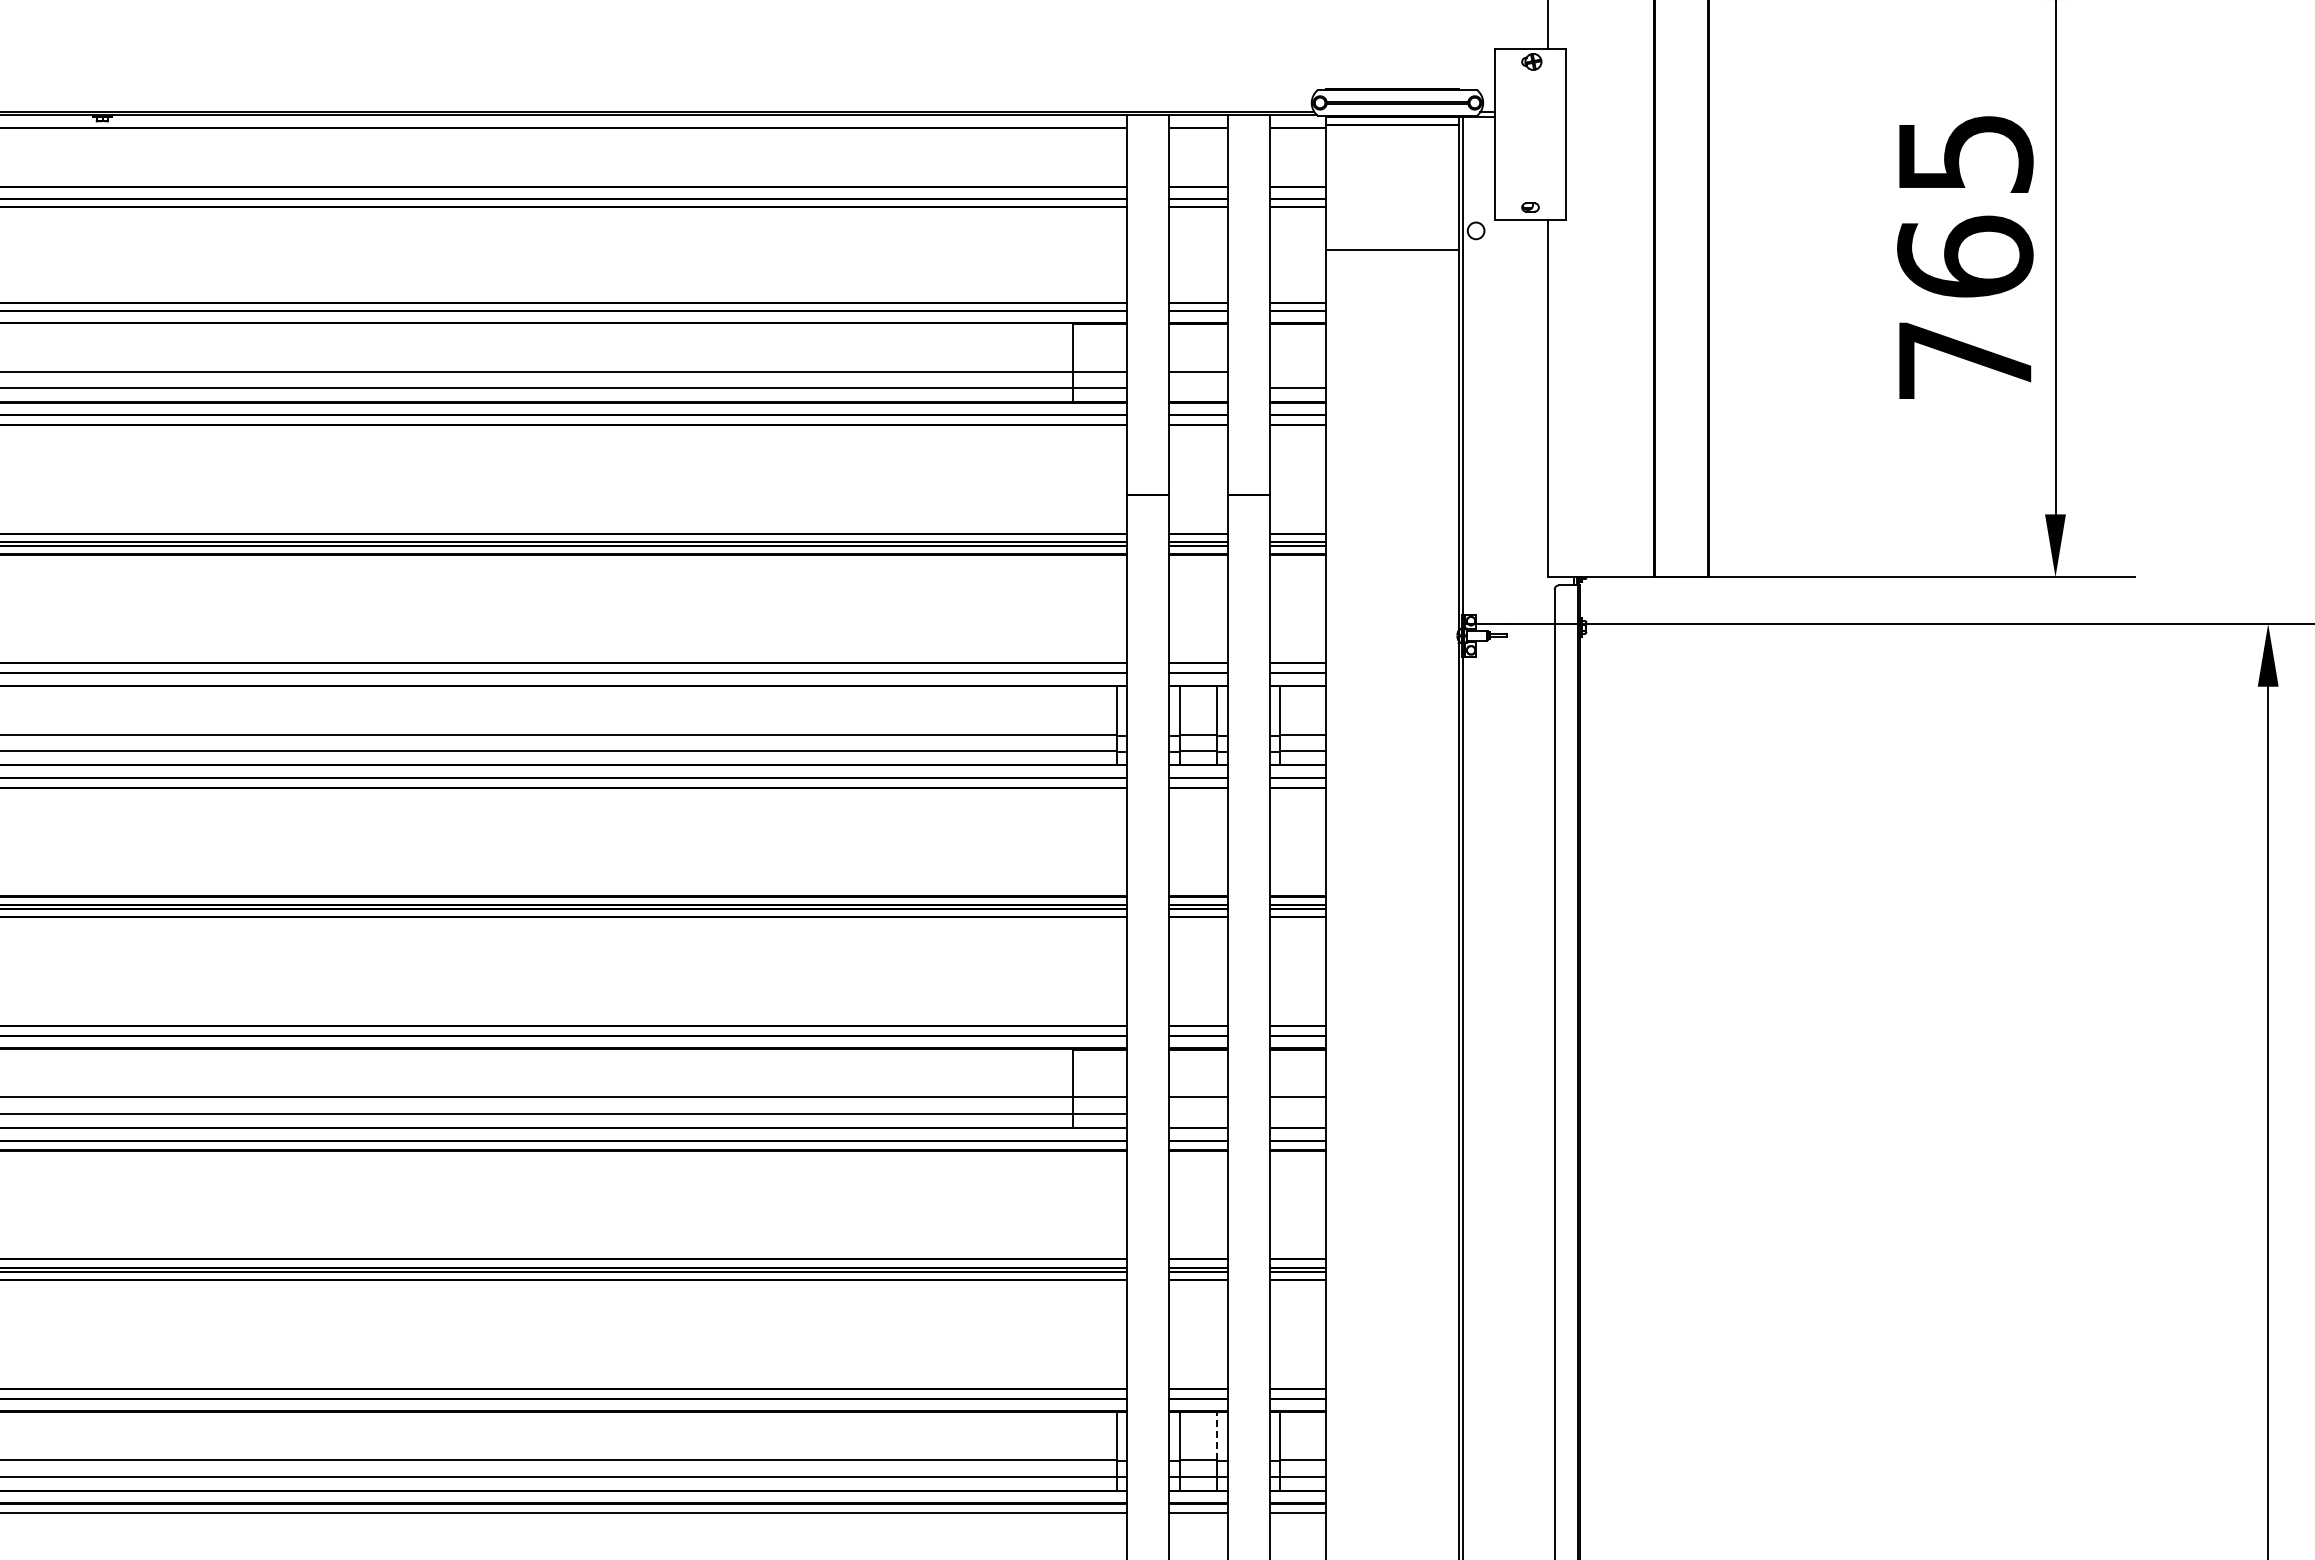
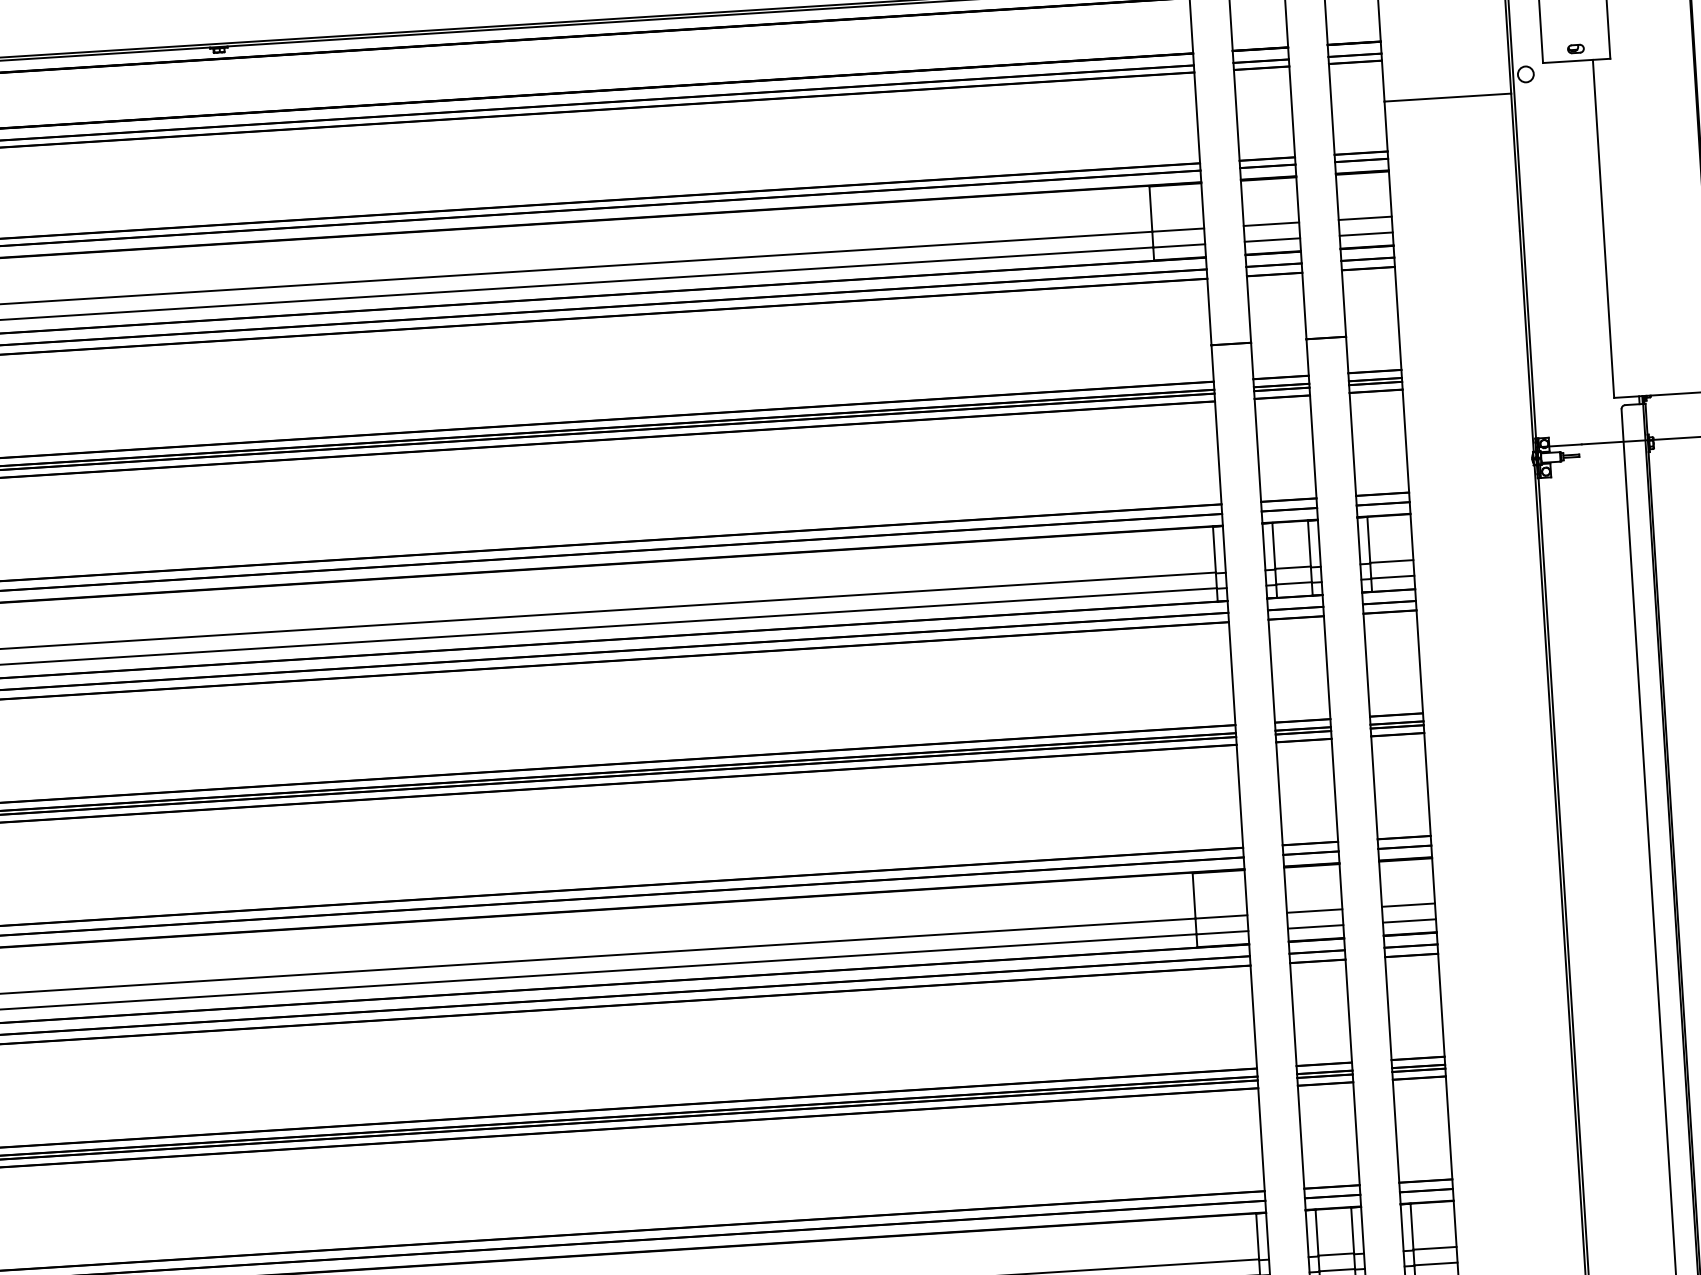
line: (1297, 371) -> (1365, 218), added
line: (1198, 388) -> (1272, 240), added
line: (1198, 1114) -> (1315, 927), added
line: (1297, 1114) -> (1409, 921), added
line: (1217, 1435) -> (1352, 1229), dashed -> solid

